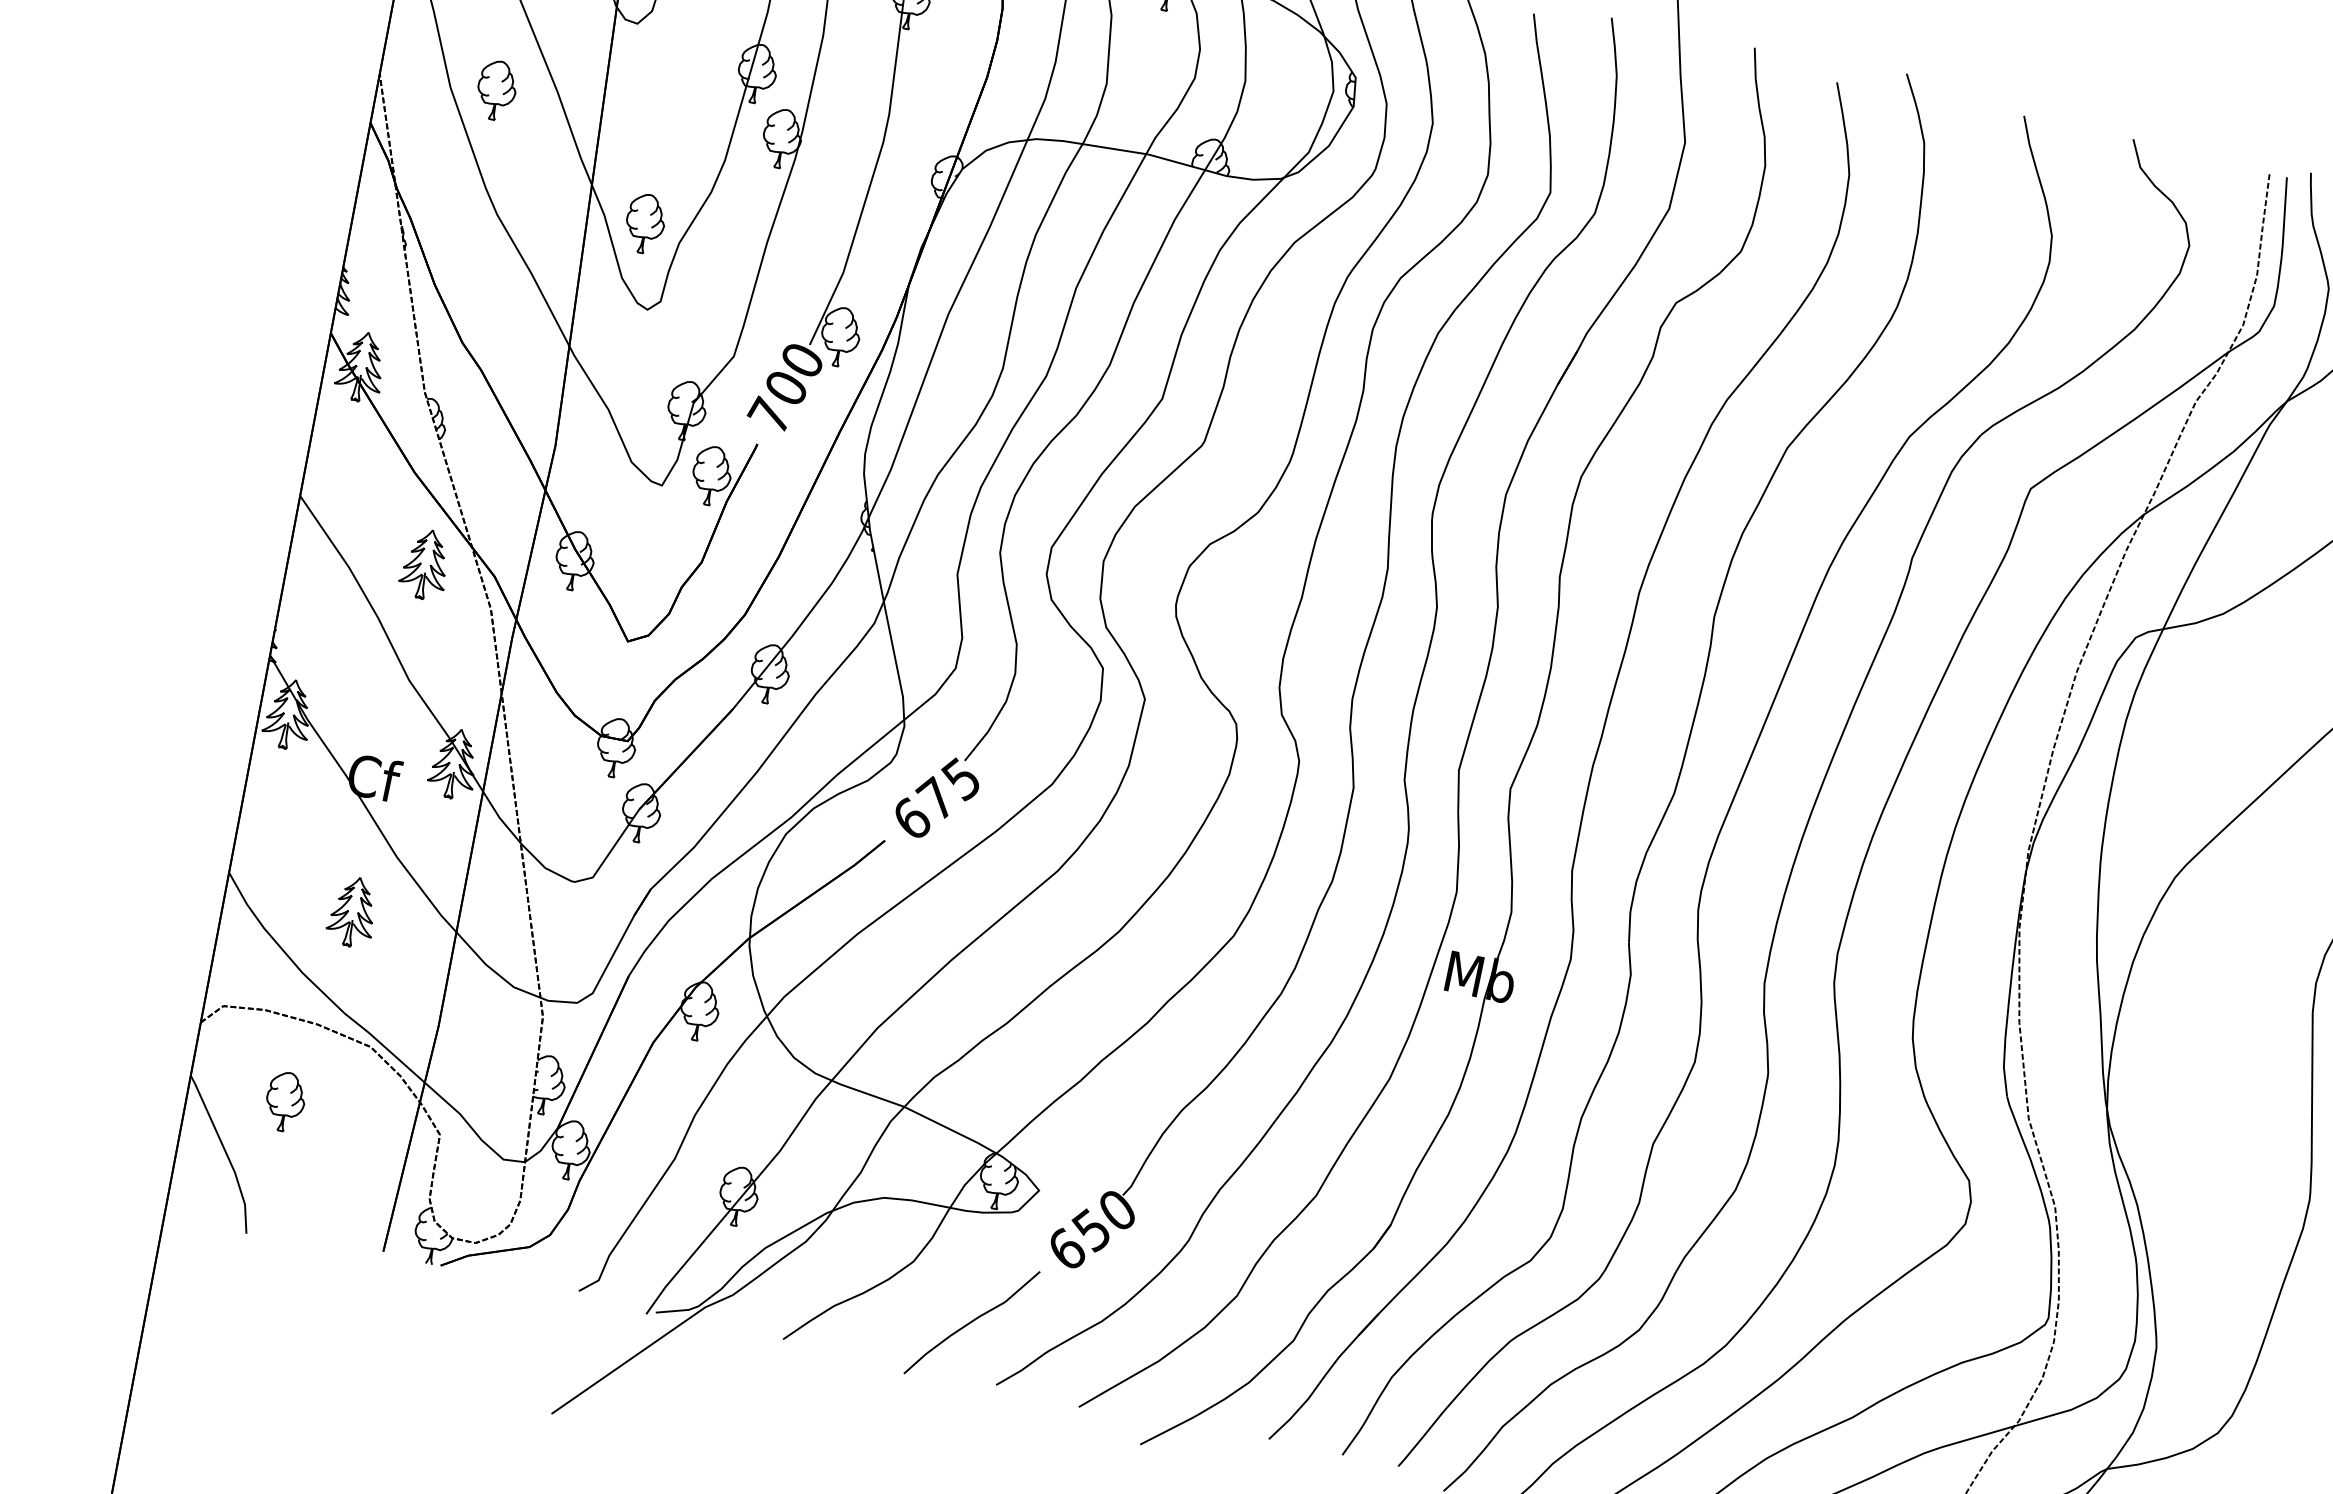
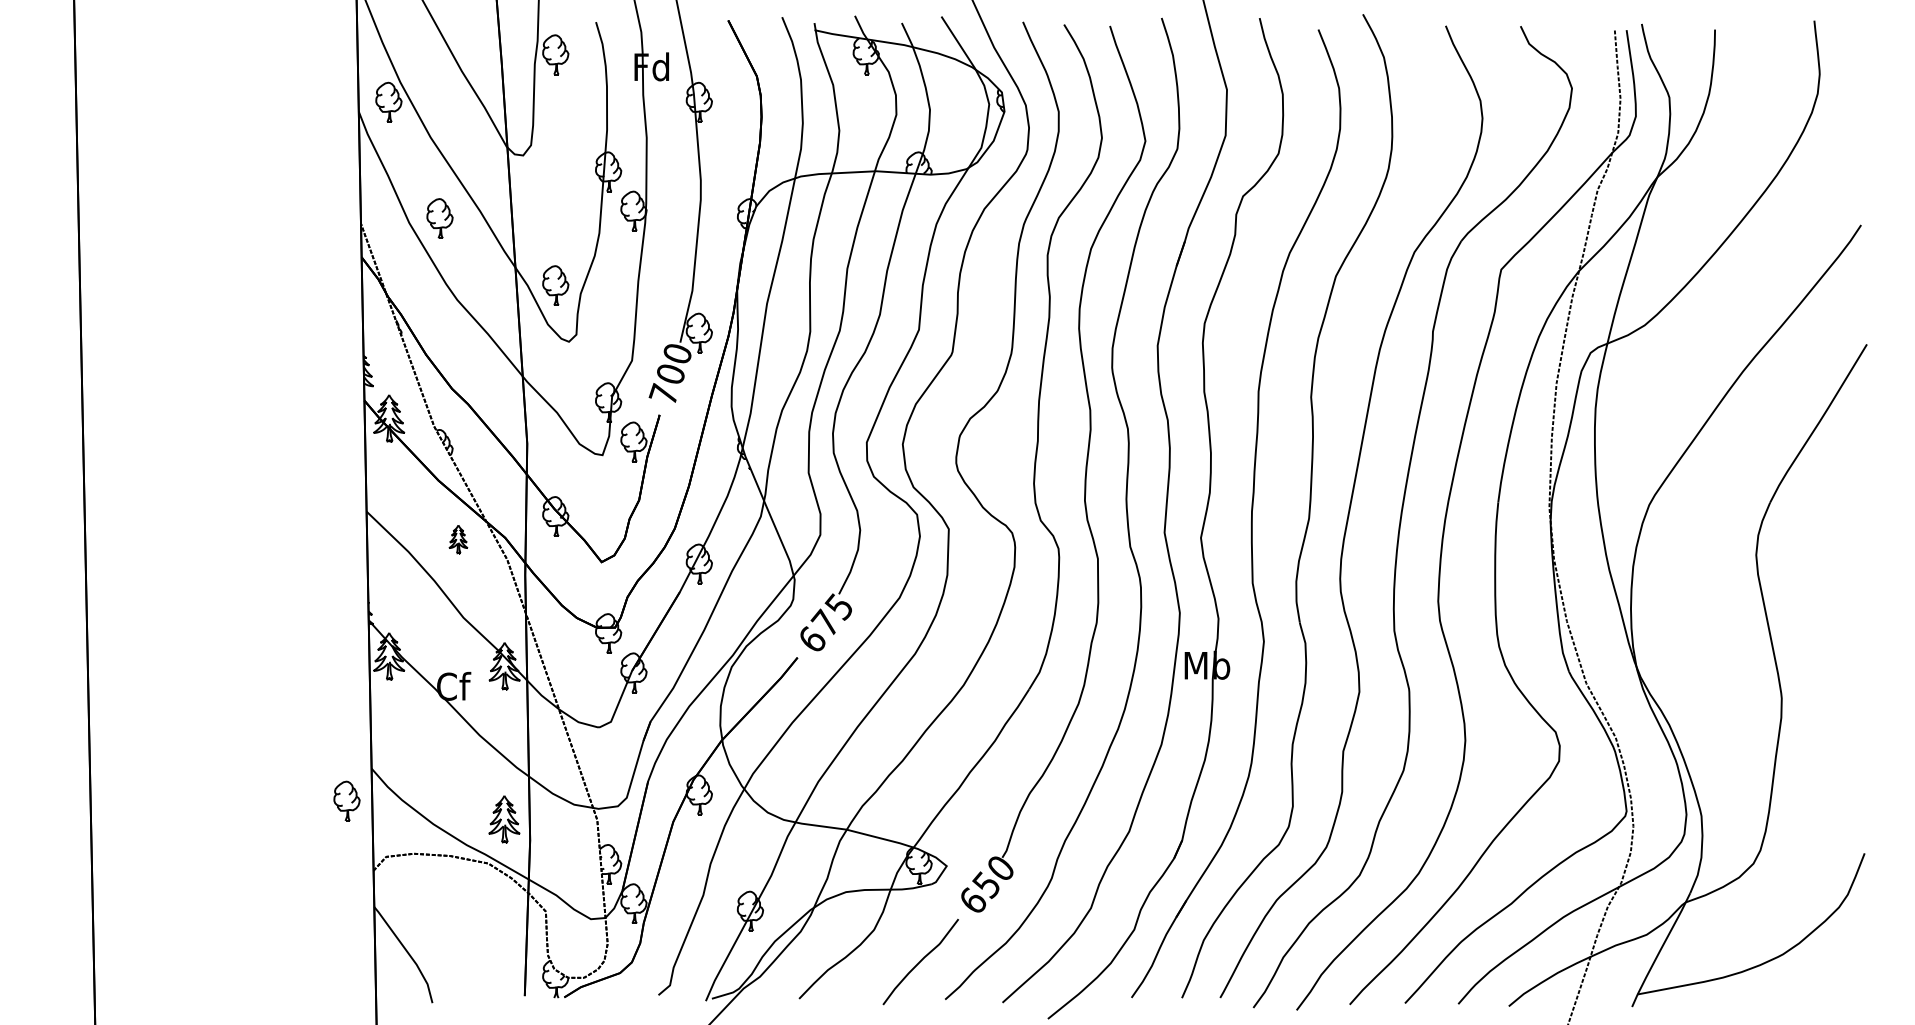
part: (425, 564) -> (458, 539), size x0.6
part: (353, 912) -> (504, 819), moved
part: (284, 1100) -> (346, 800), moved

